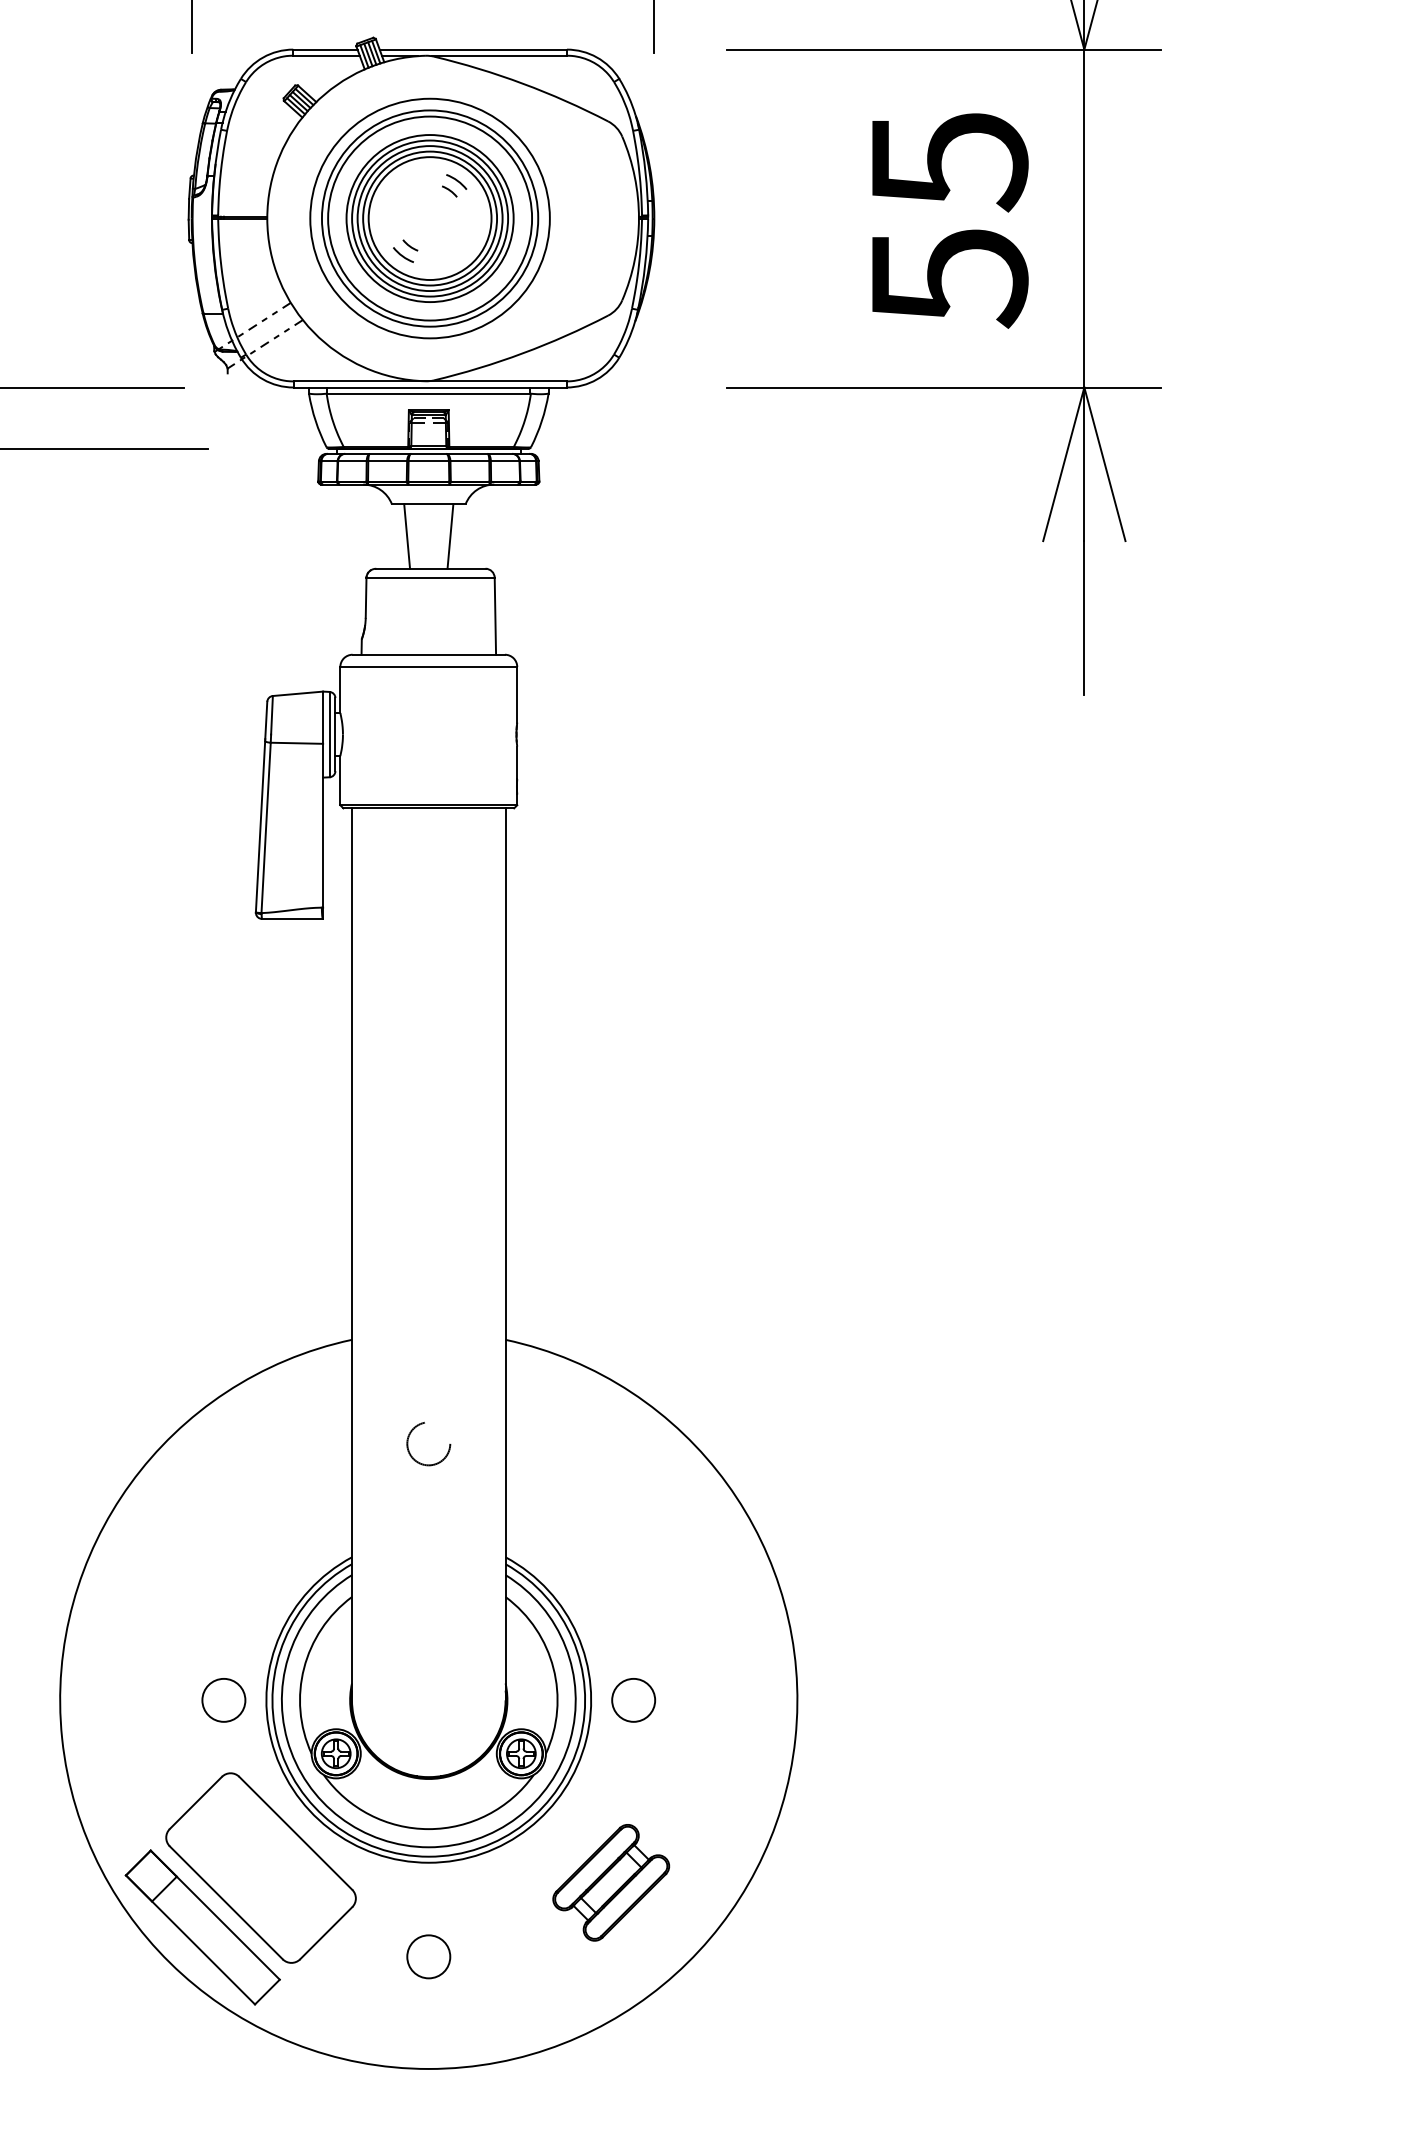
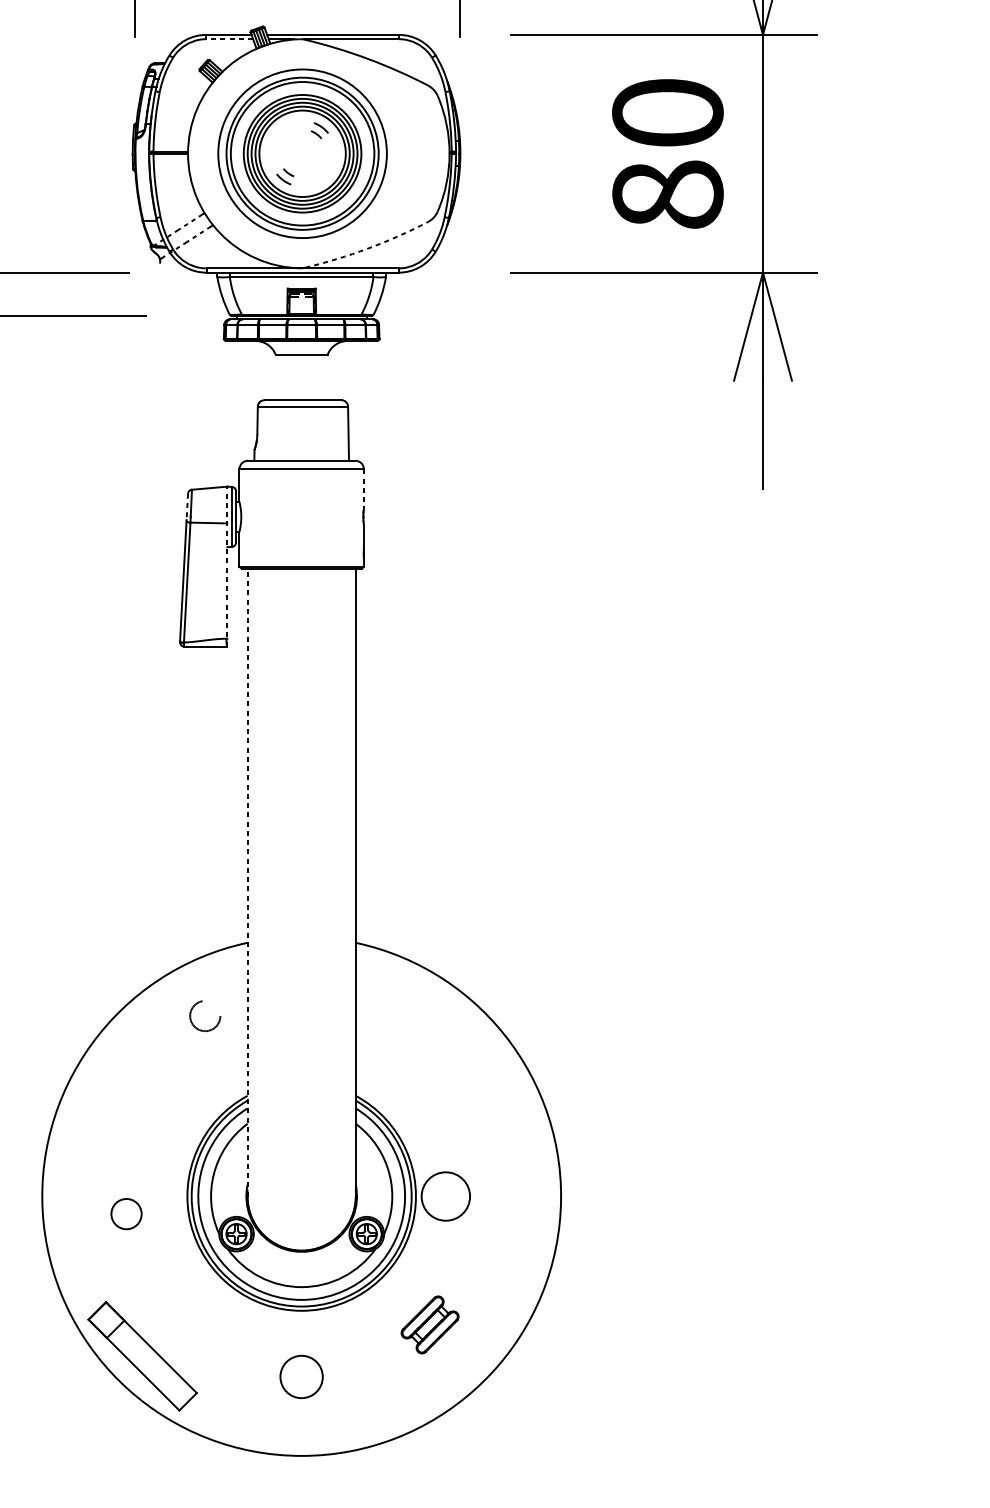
line: (326, 55) -> (229, 39), solid -> dashed
text: (948, 220) -> (667, 155), 55 -> 80
arc: (522, 353) -> (367, 248), solid -> dashed
line: (407, 536) -> (286, 377), removed
line: (450, 536) -> (316, 377), removed
line: (517, 694) -> (364, 488), solid -> dashed
line: (266, 720) -> (187, 507), solid -> dashed
line: (323, 805) -> (227, 566), solid -> dashed
line: (352, 1253) -> (248, 882), solid -> dashed
circle: (428, 1443) -> (205, 1015), moved
circle: (633, 1699) -> (445, 1195), size x1.6
circle: (223, 1700) -> (126, 1214), moved
part: (260, 1867) -> (183, 1314), removed
part: (611, 1882) -> (430, 1324), size x0.7
circle: (428, 1956) -> (301, 1376), size x1.4

